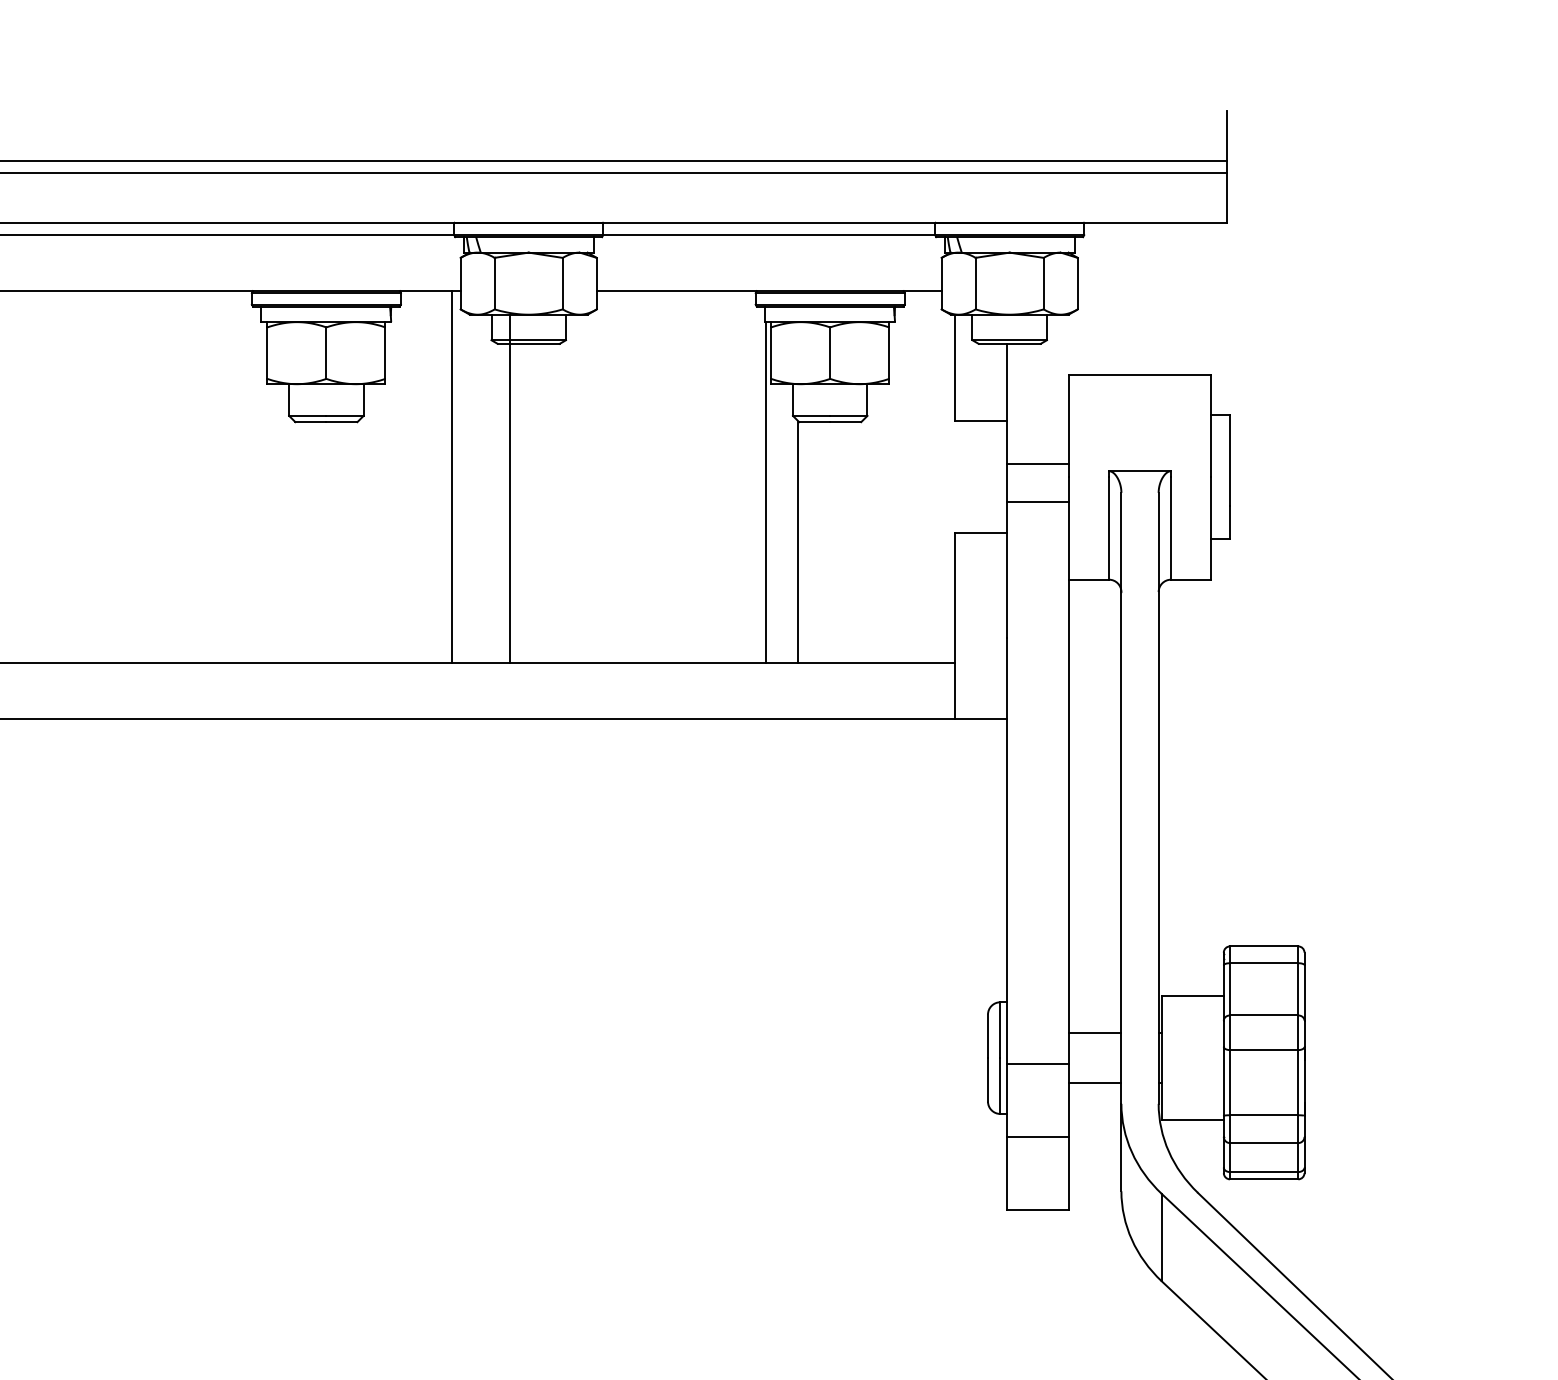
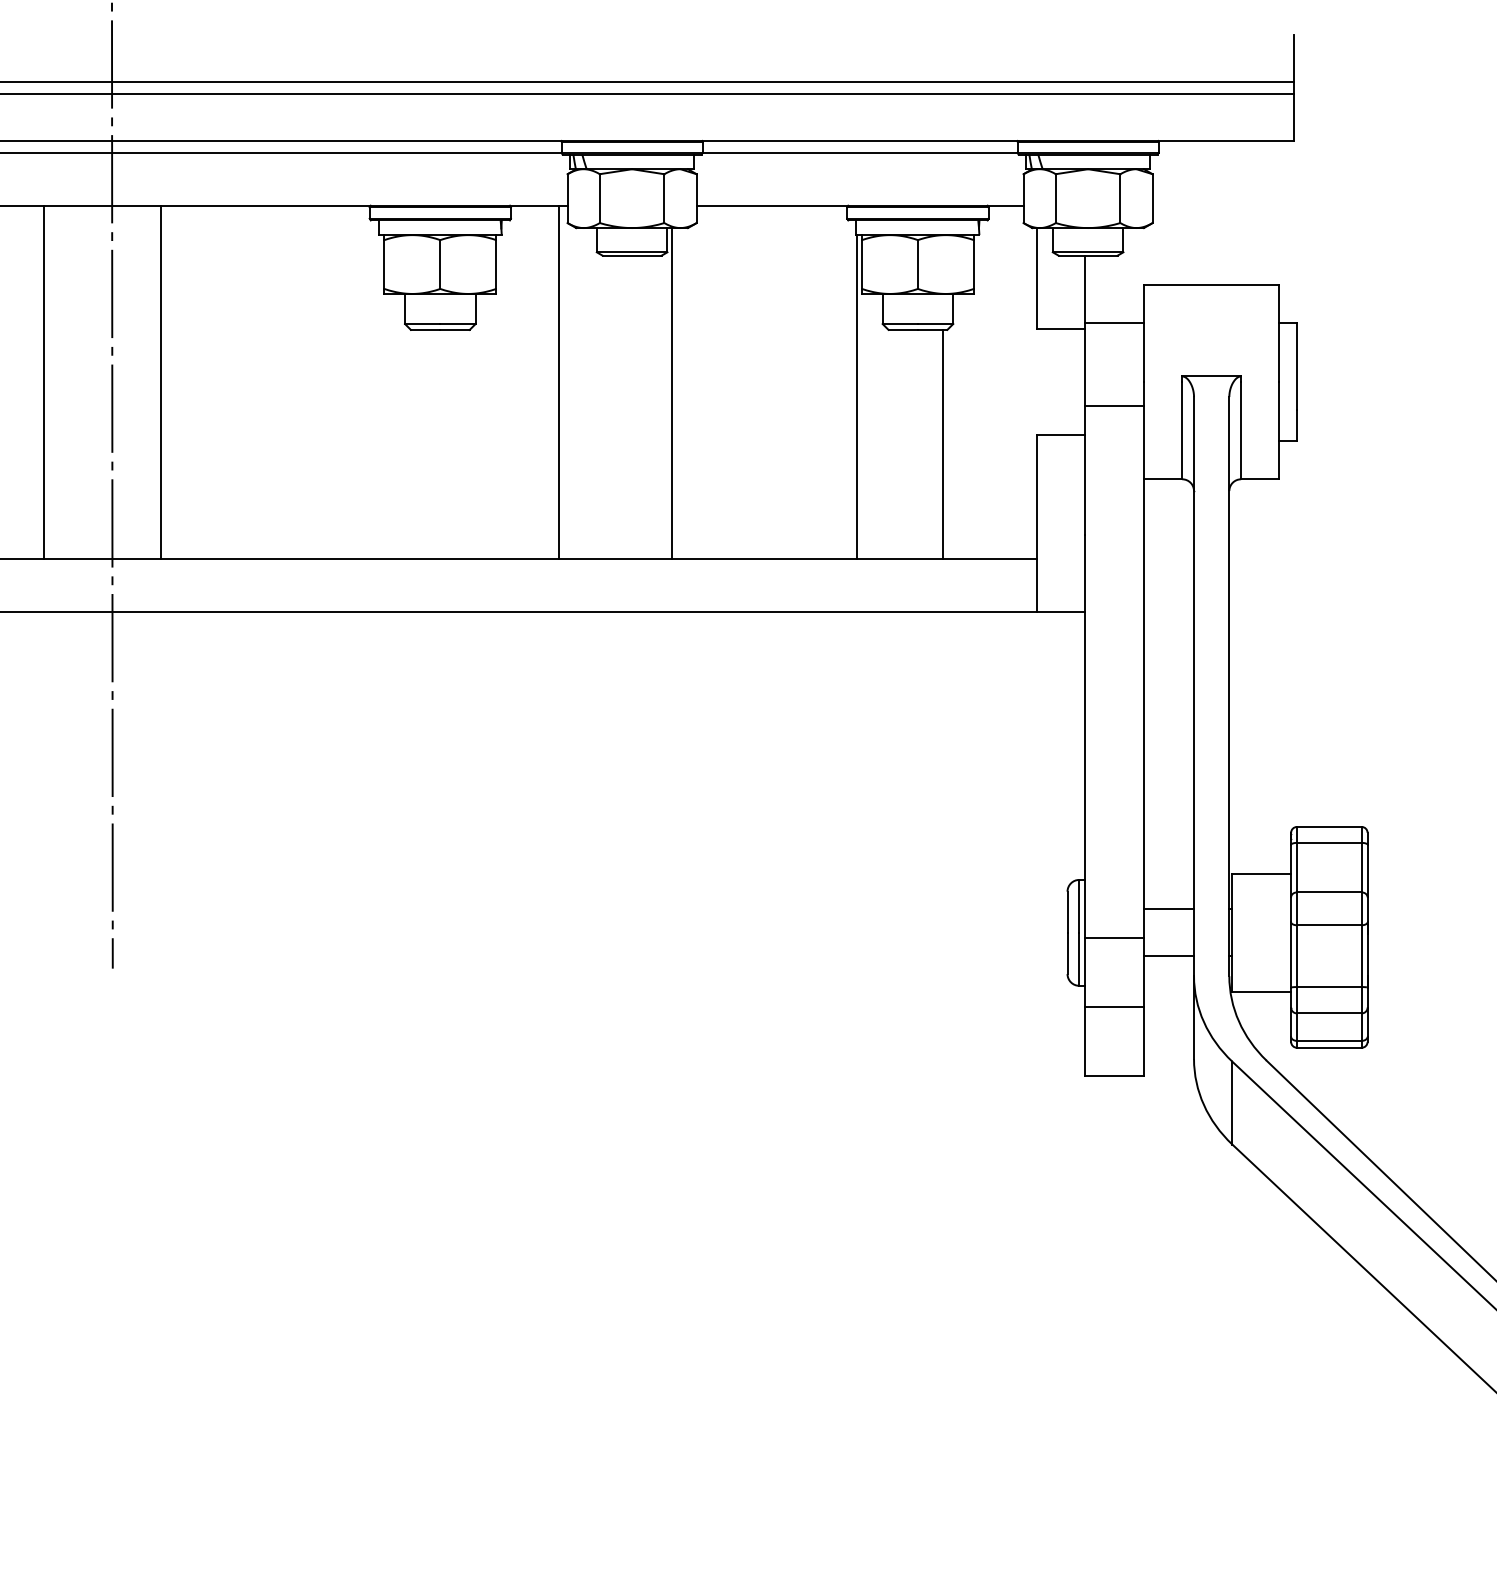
line: (1037, 463) -> (1114, 323), moved
line: (32, 476) -> (161, 381), added
line: (510, 489) -> (672, 393), moved
line: (798, 541) -> (942, 443), moved

